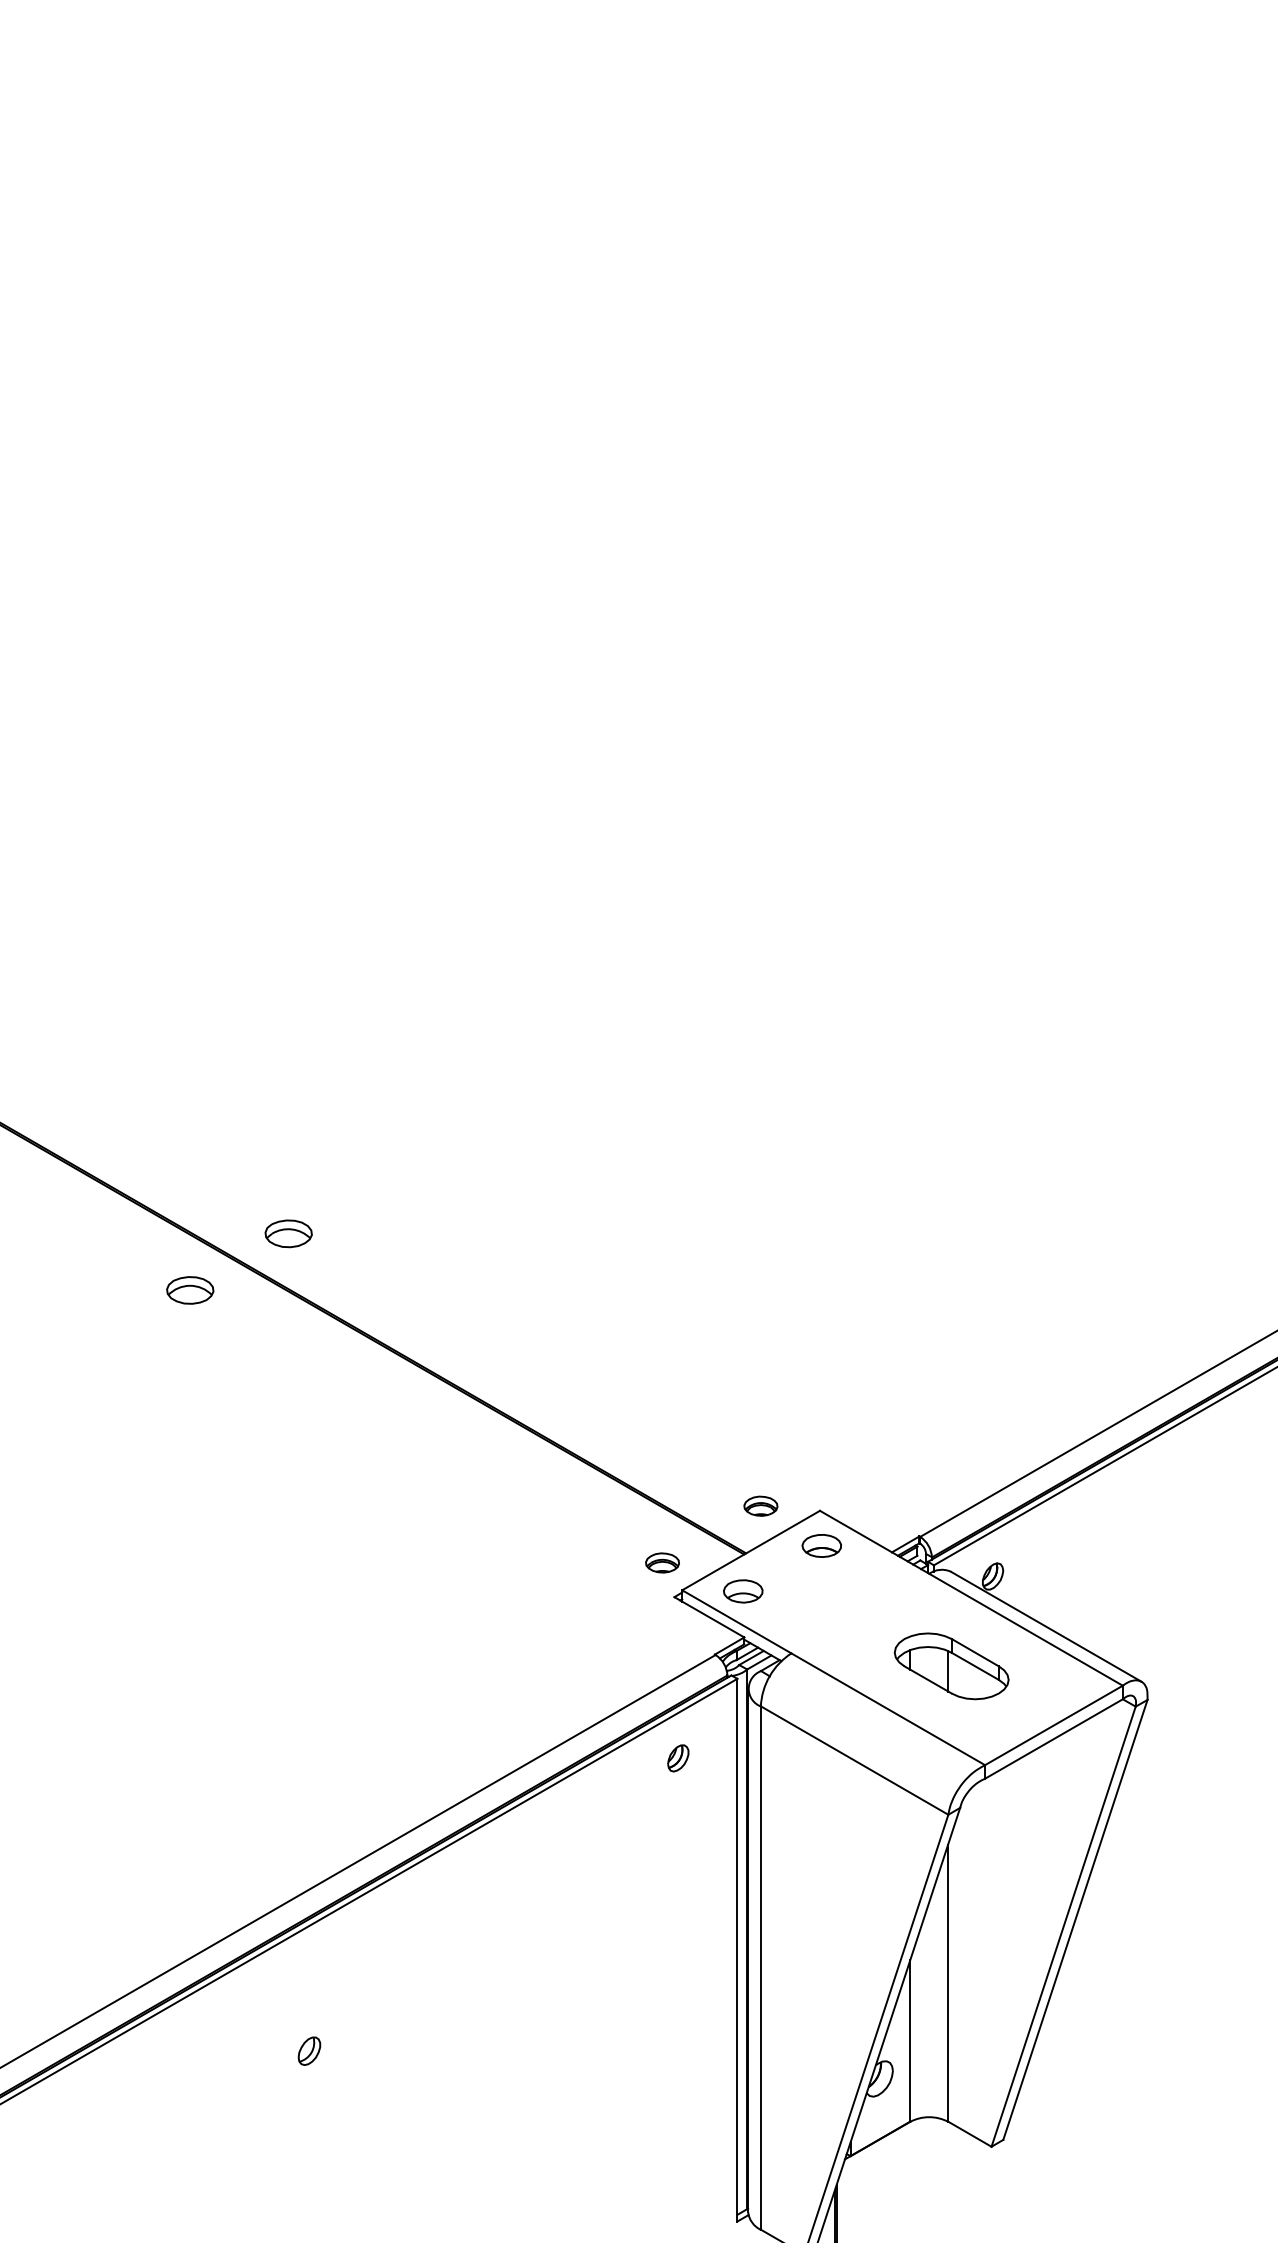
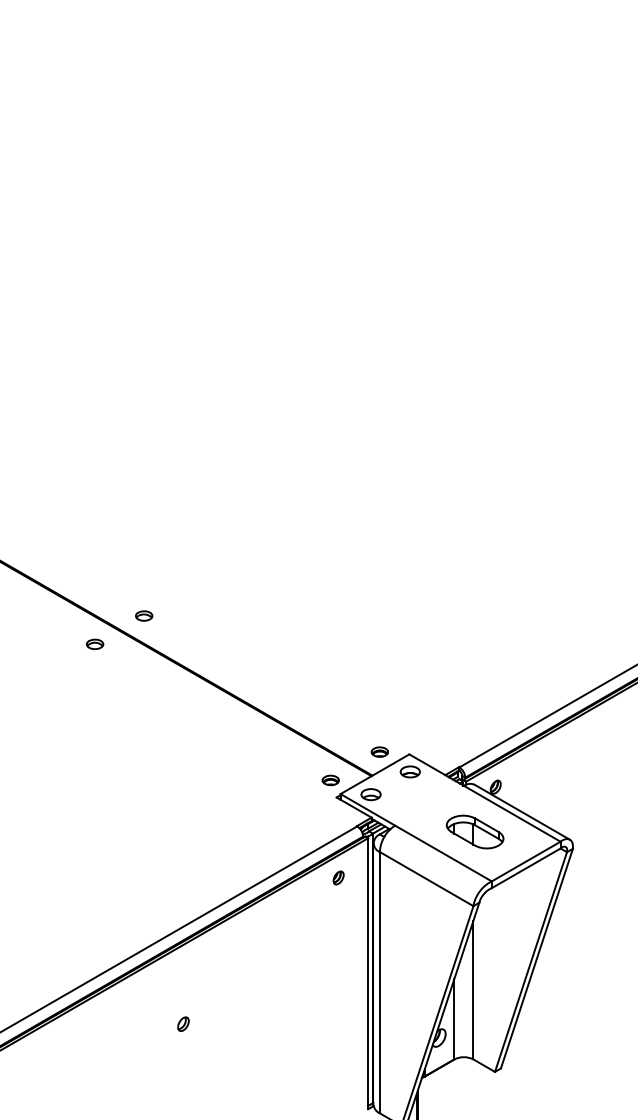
part: (289, 1232) -> (144, 615), size x0.71
part: (191, 1290) -> (95, 644), size x0.71
part: (309, 2049) -> (183, 1023), moved

